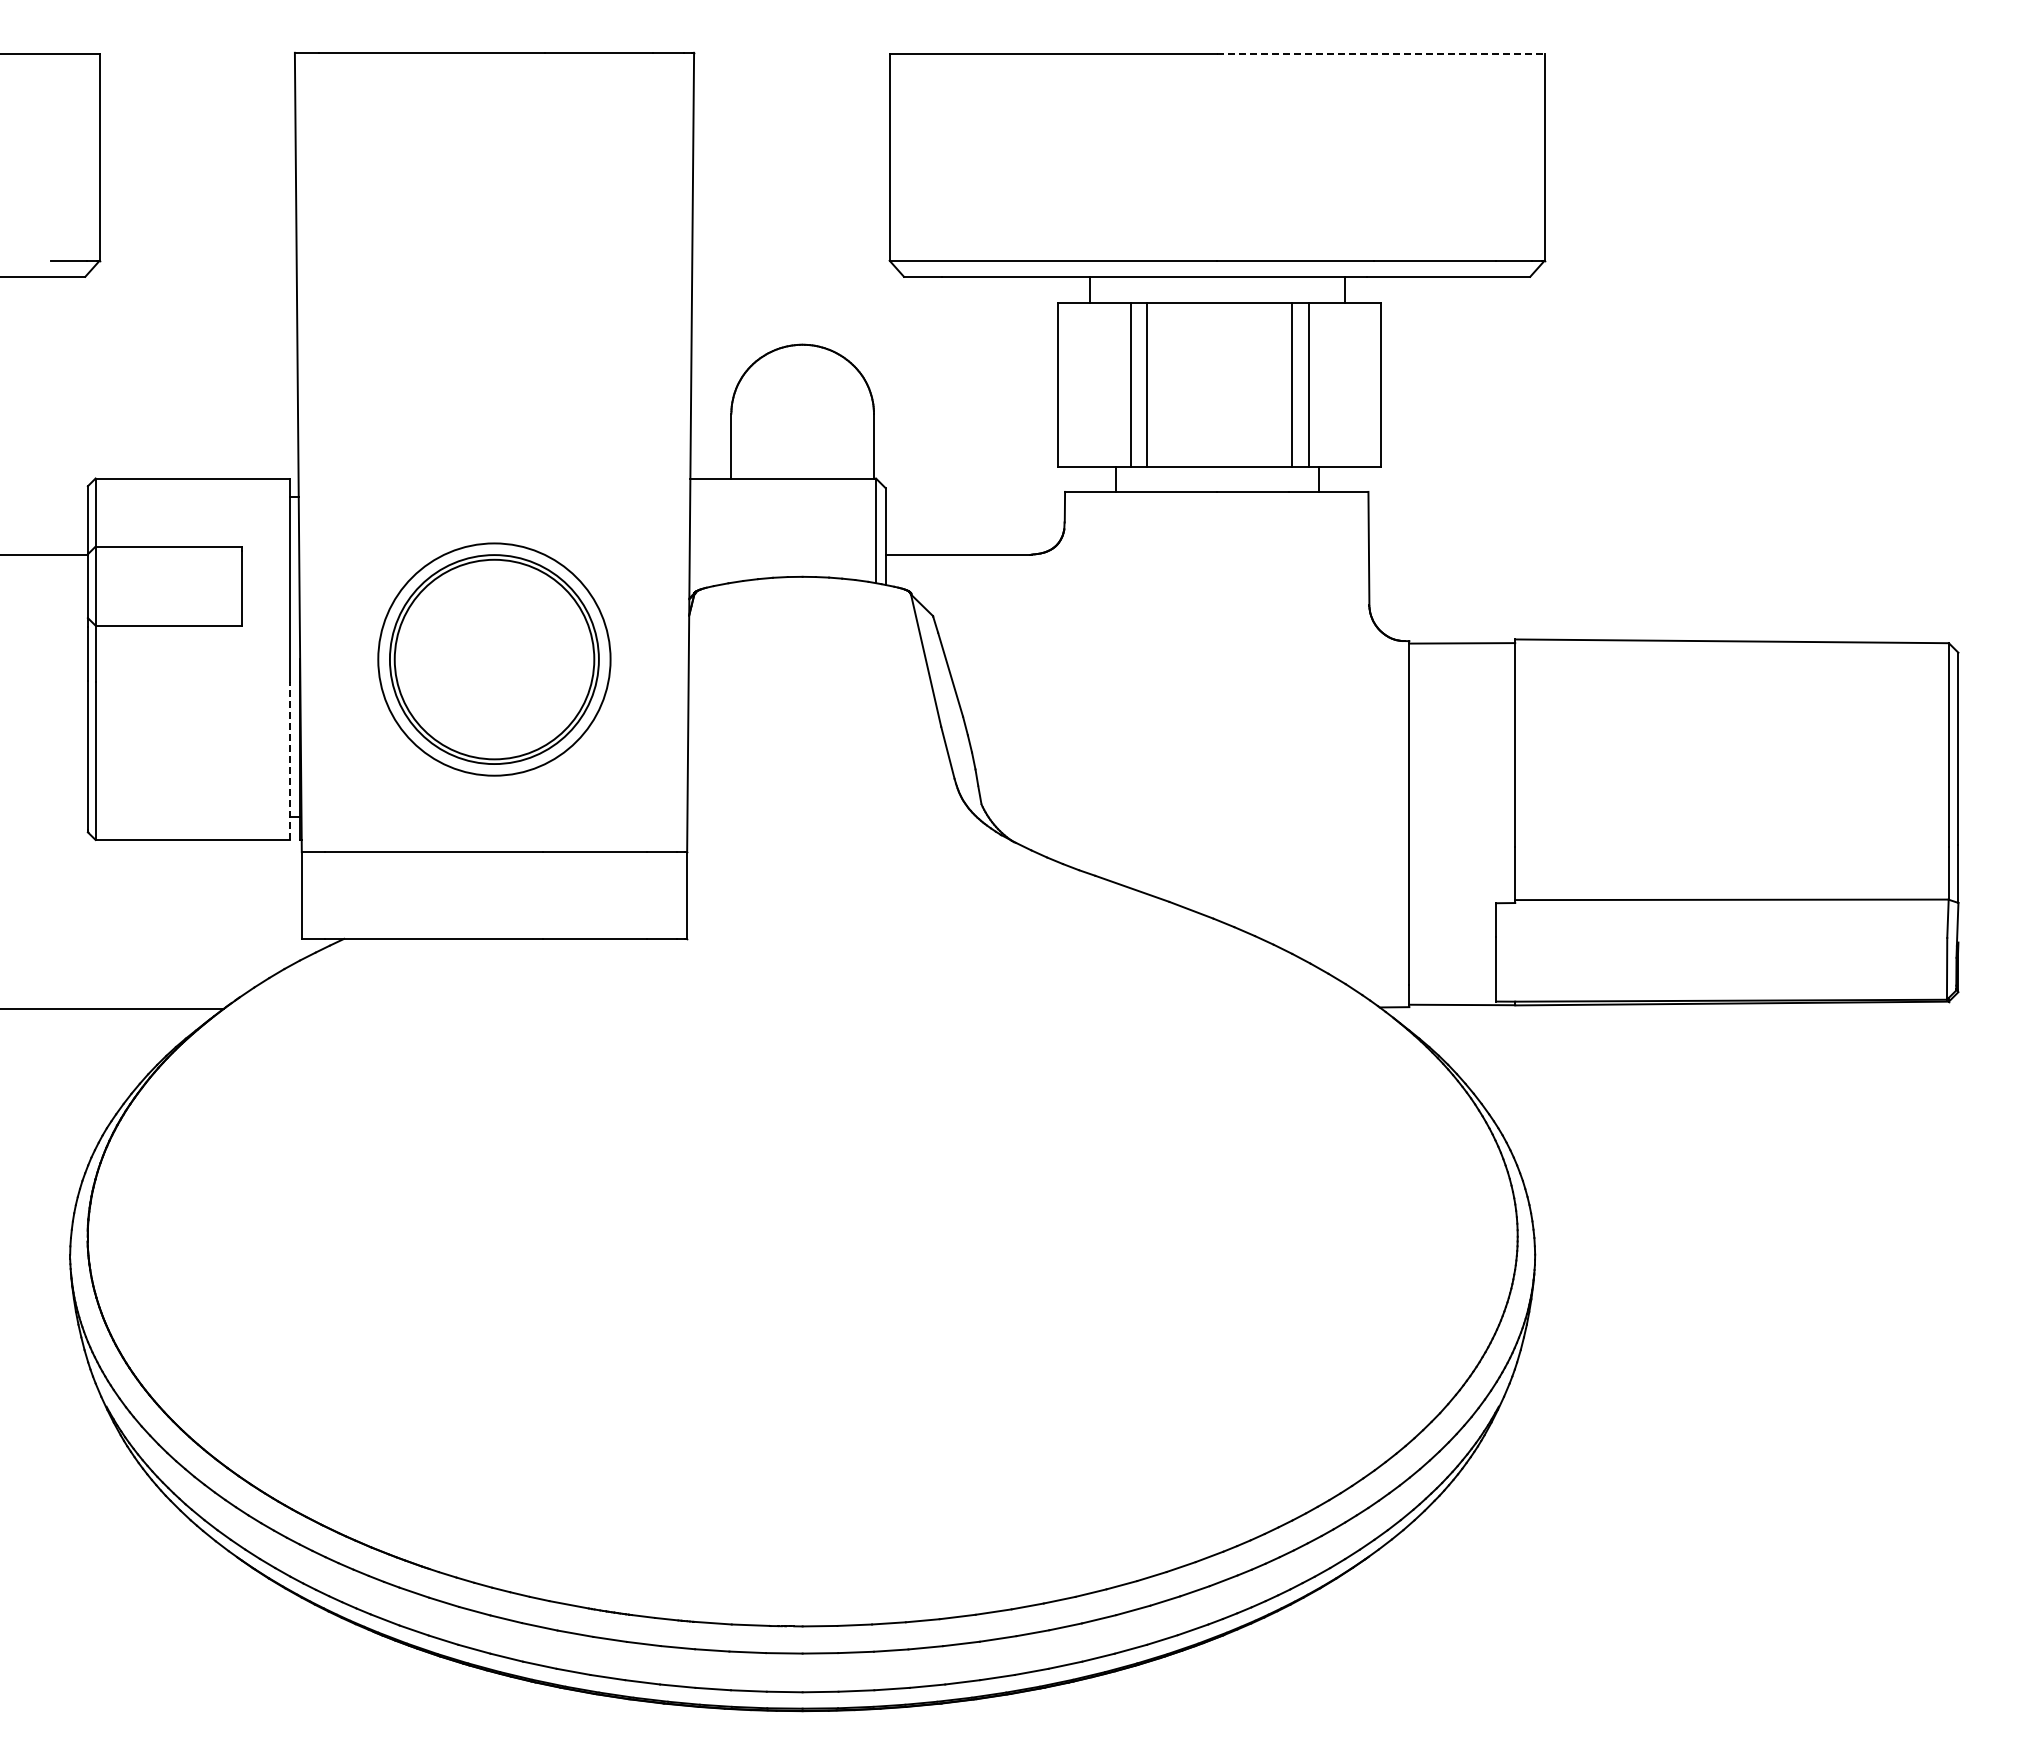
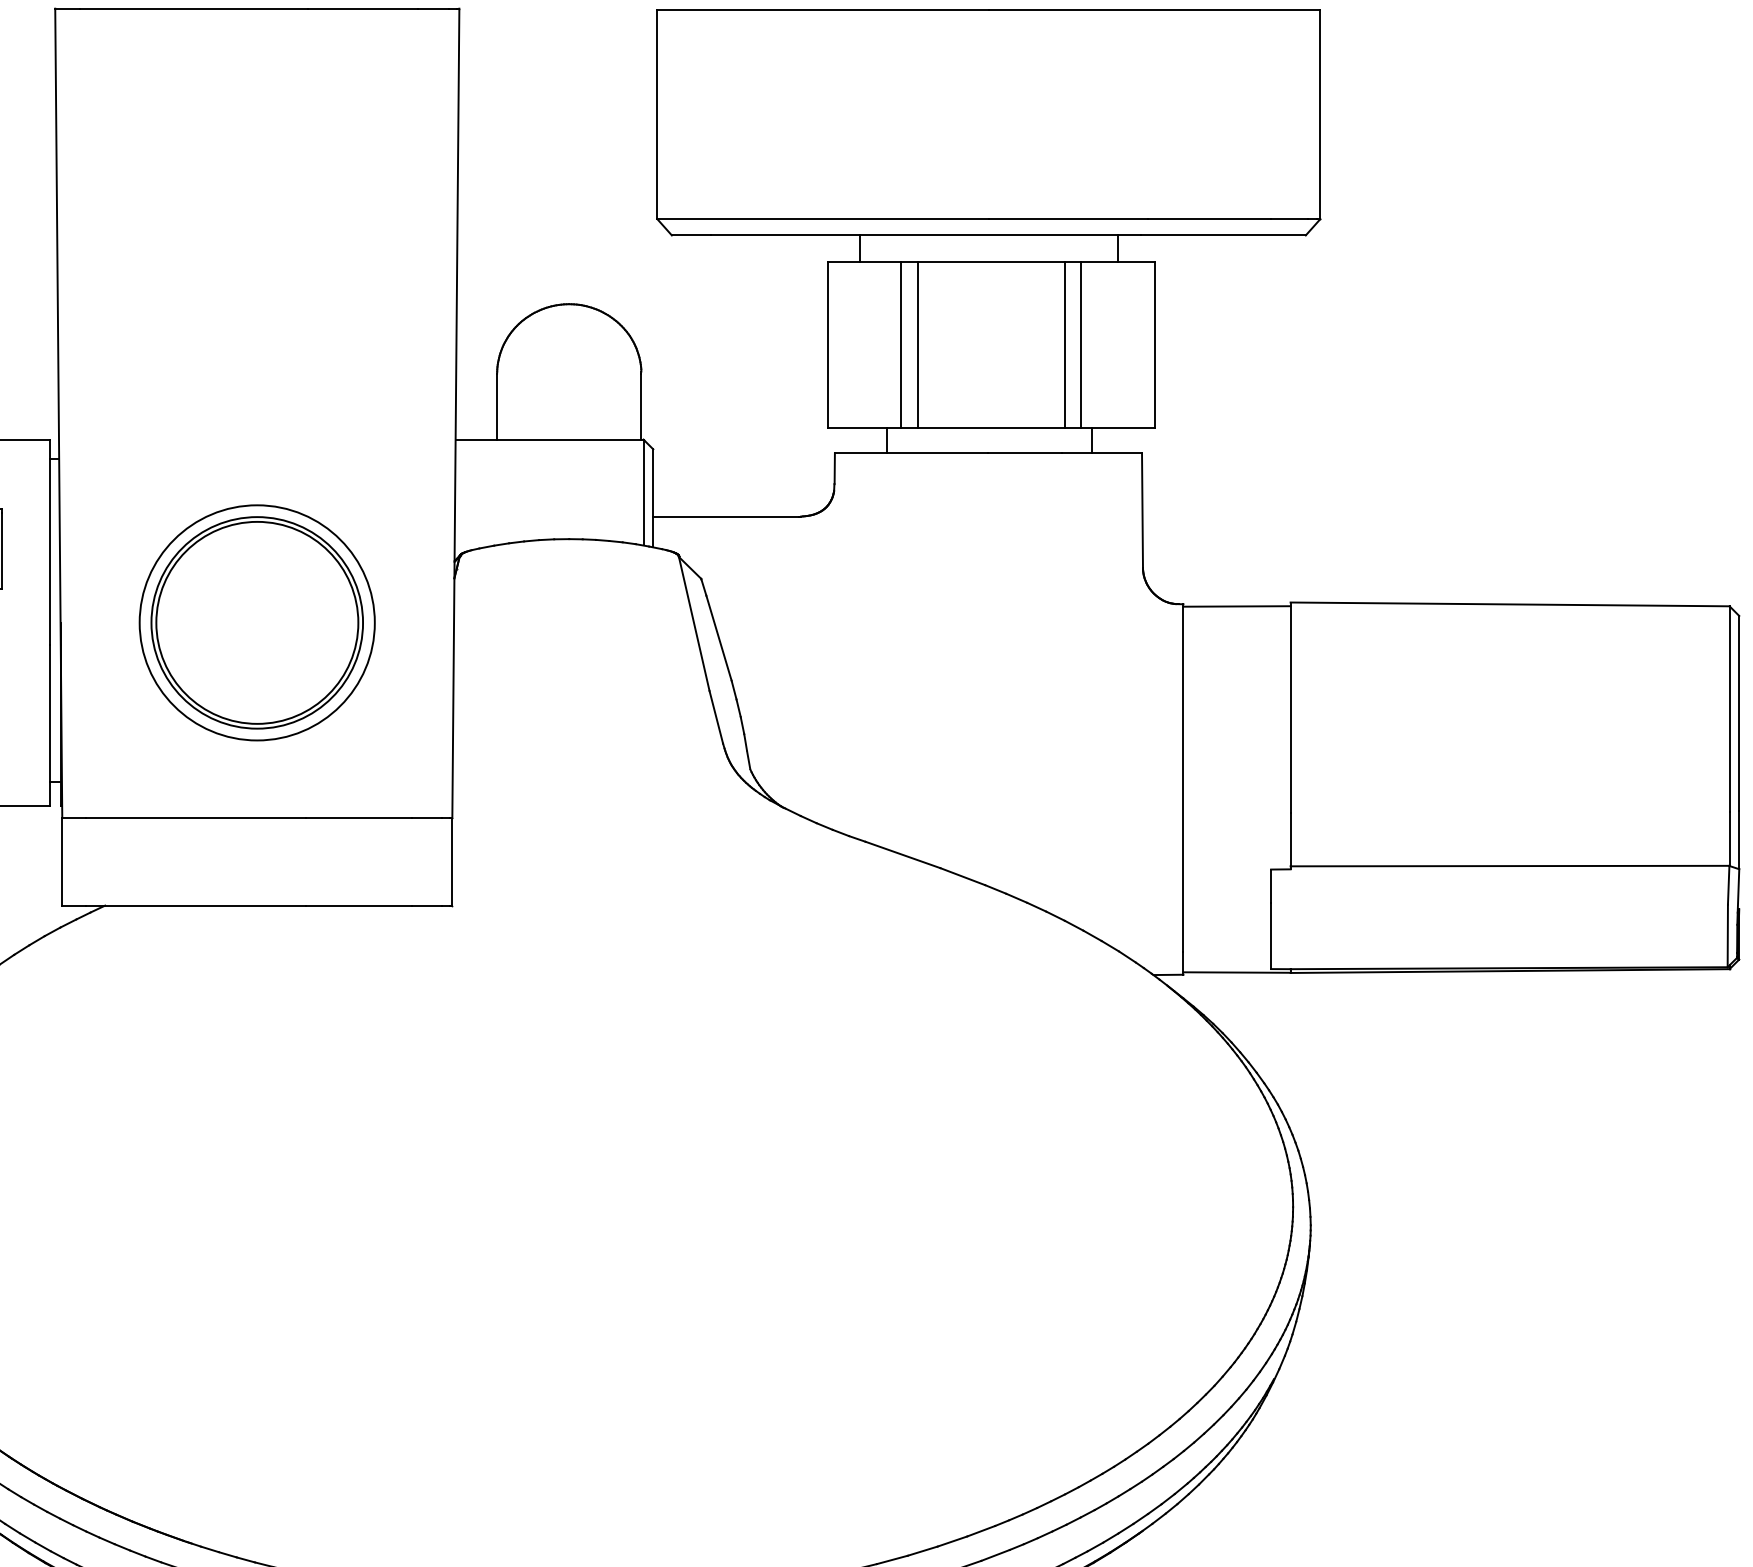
line: (1380, 53) -> (1154, 9), dashed -> solid
line: (289, 760) -> (49, 725), dashed -> solid

